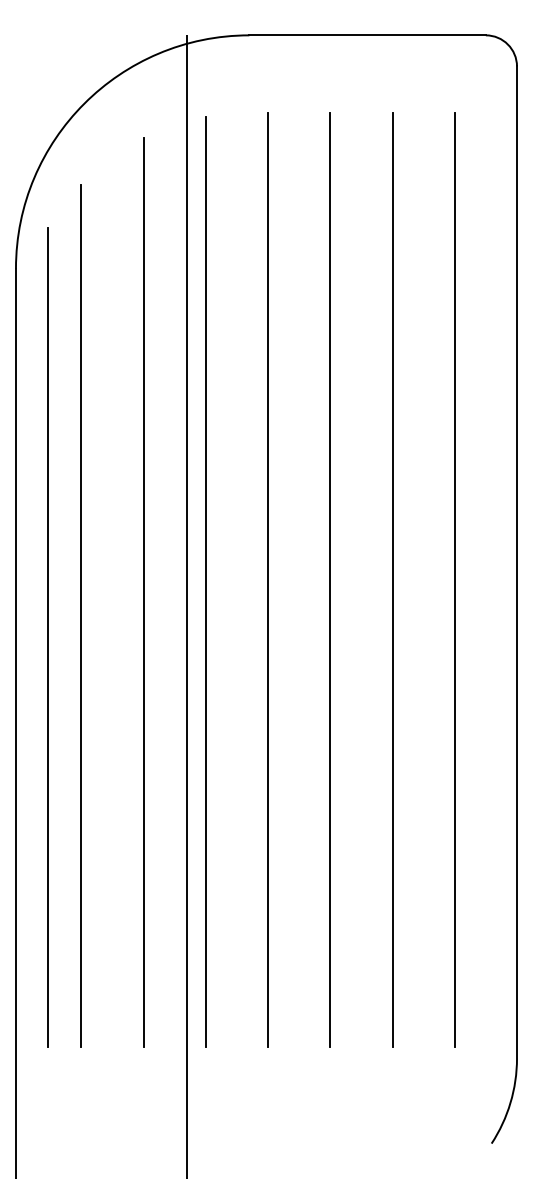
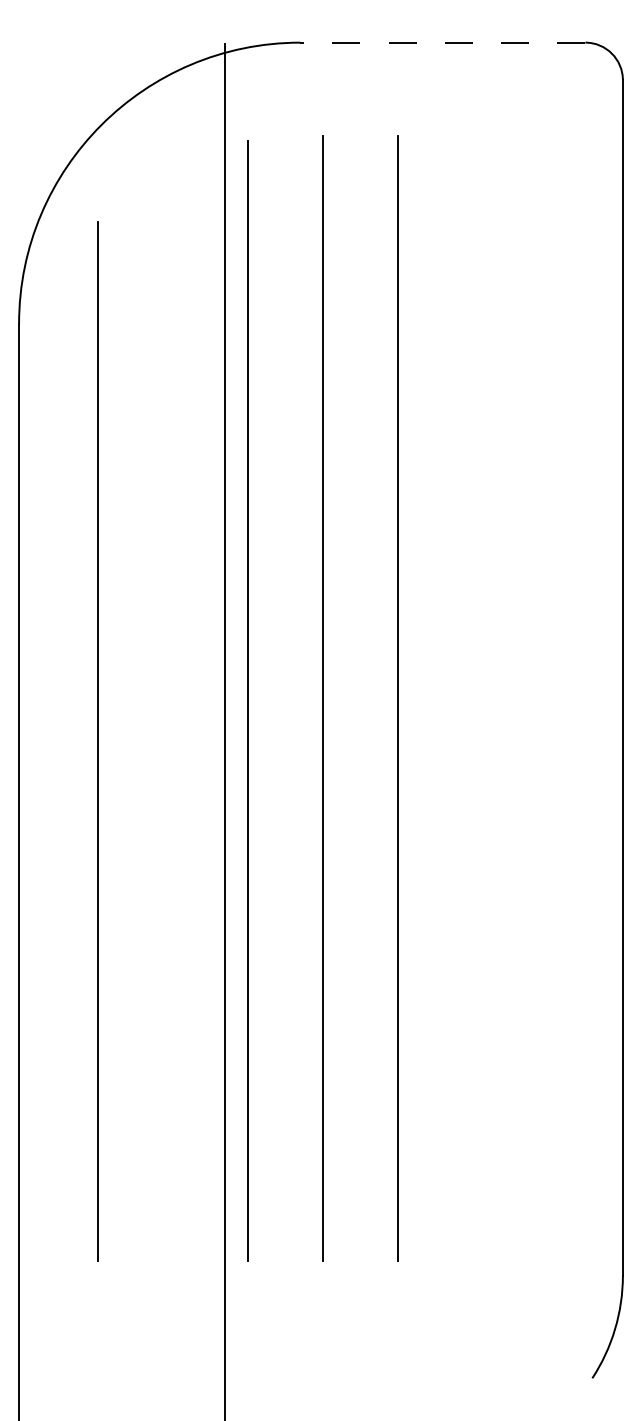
line: (367, 35) -> (442, 42), solid -> dashed
line: (392, 579) -> (472, 698), removed
line: (454, 579) -> (547, 698), removed
line: (143, 592) -> (172, 714), removed
line: (48, 637) -> (58, 768), removed

